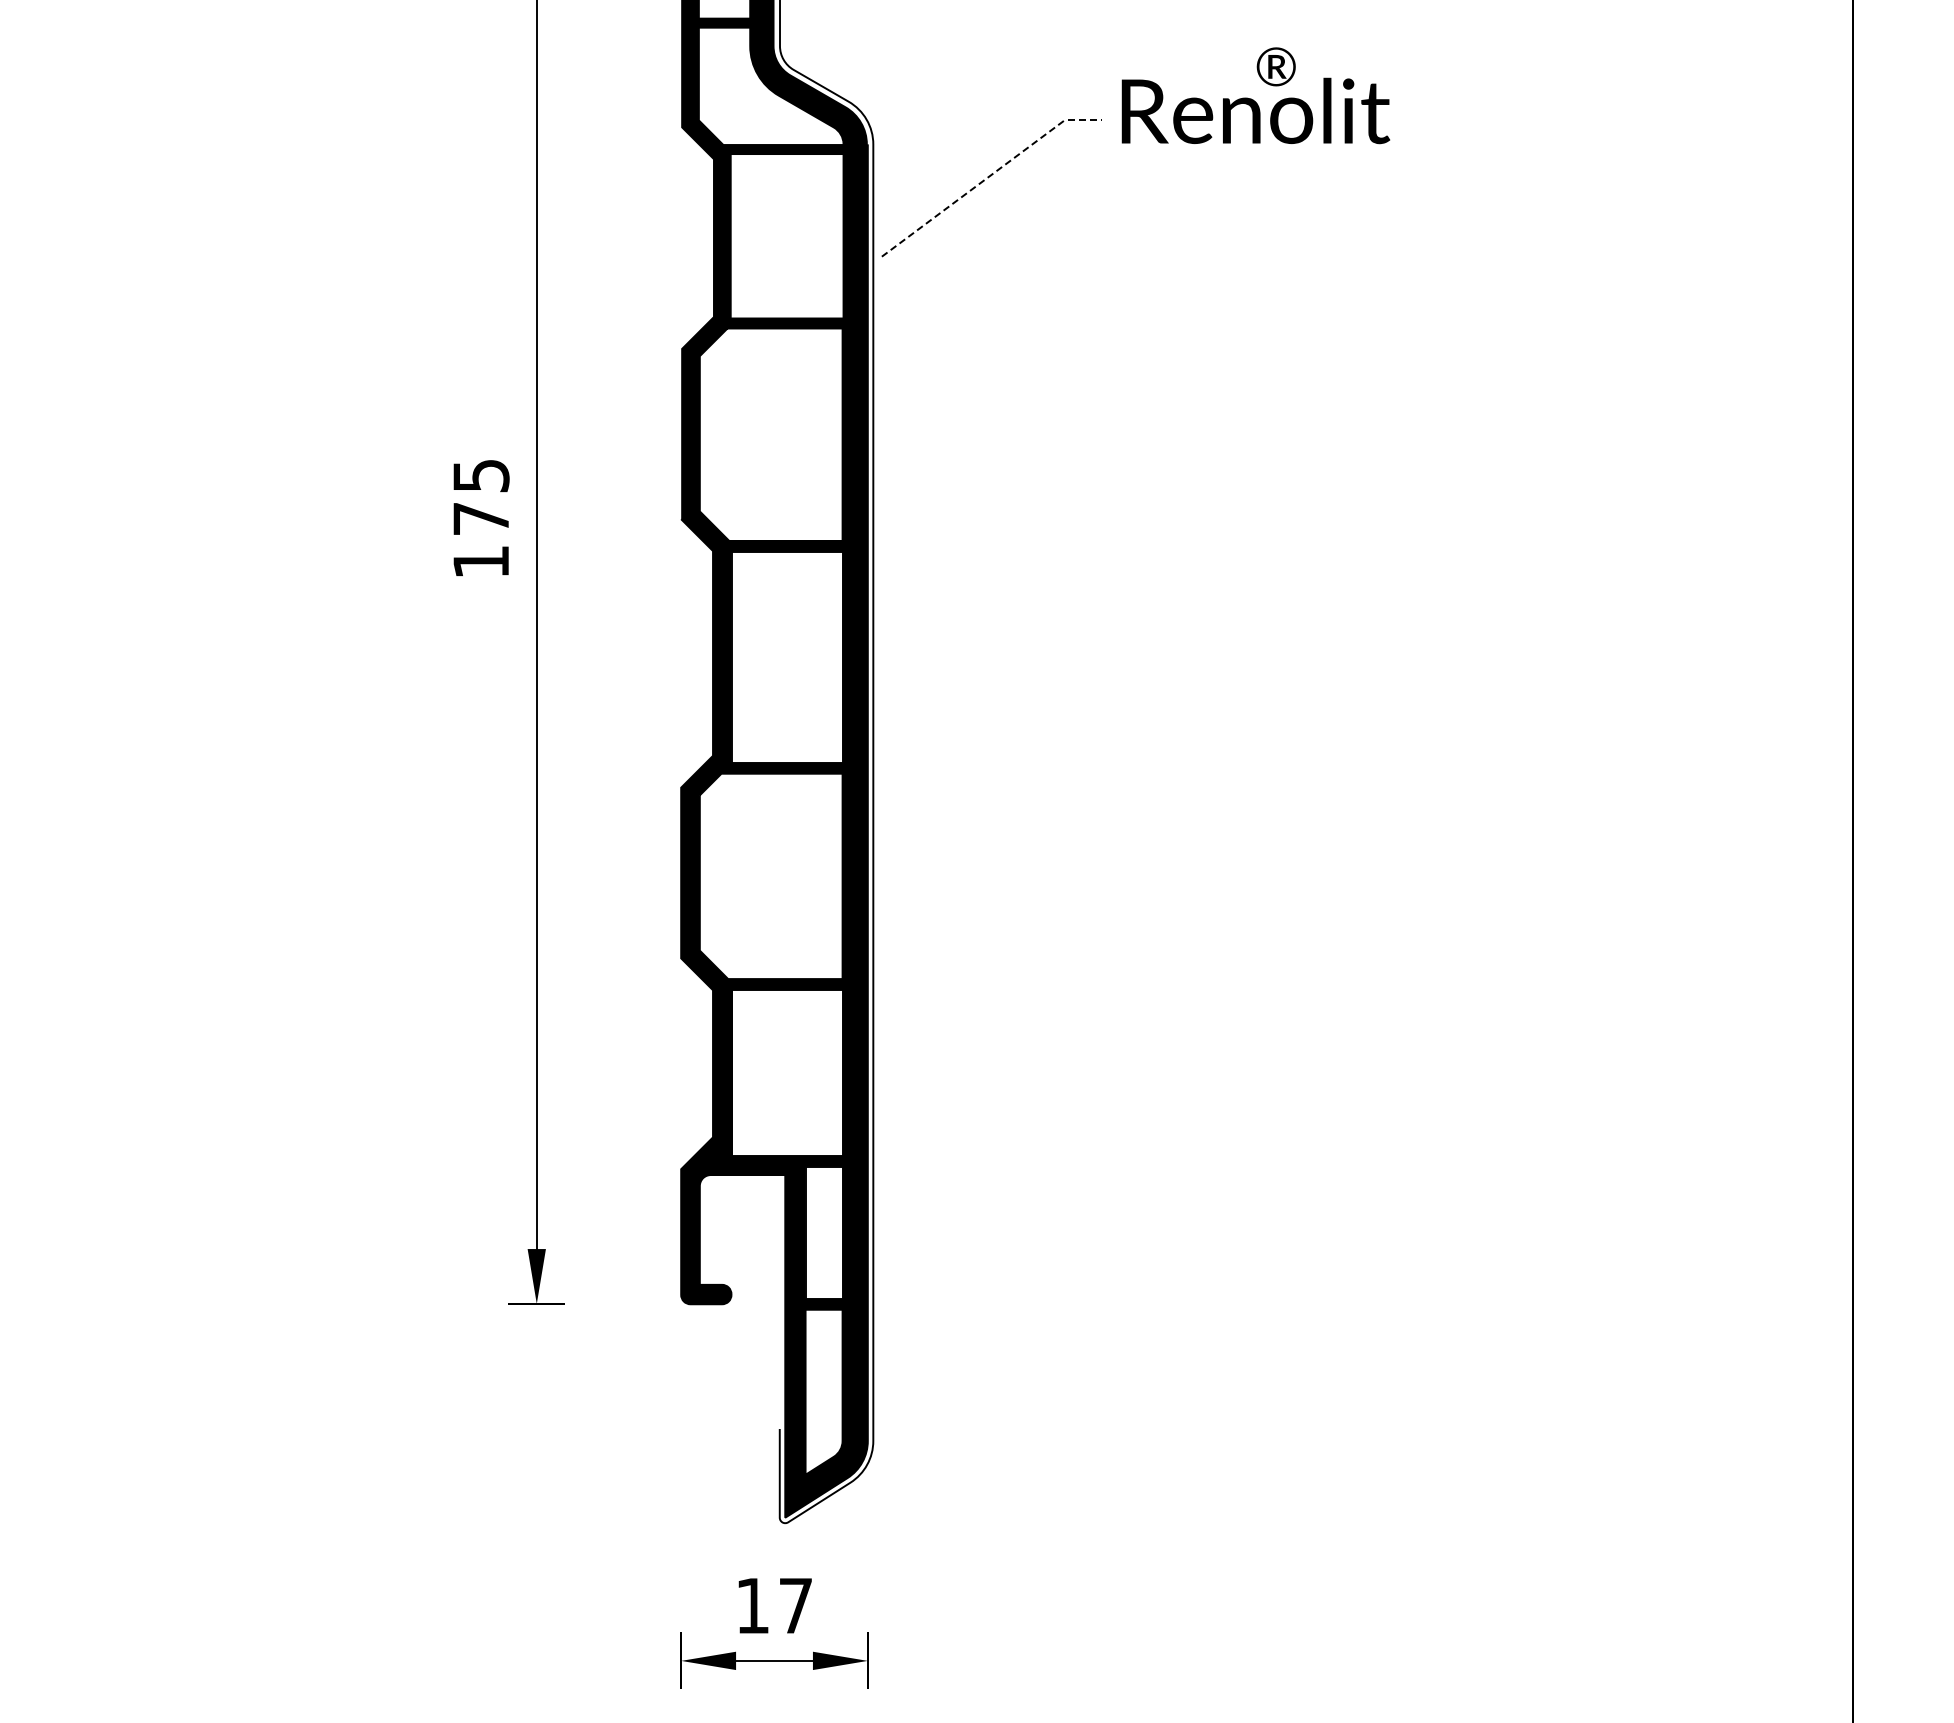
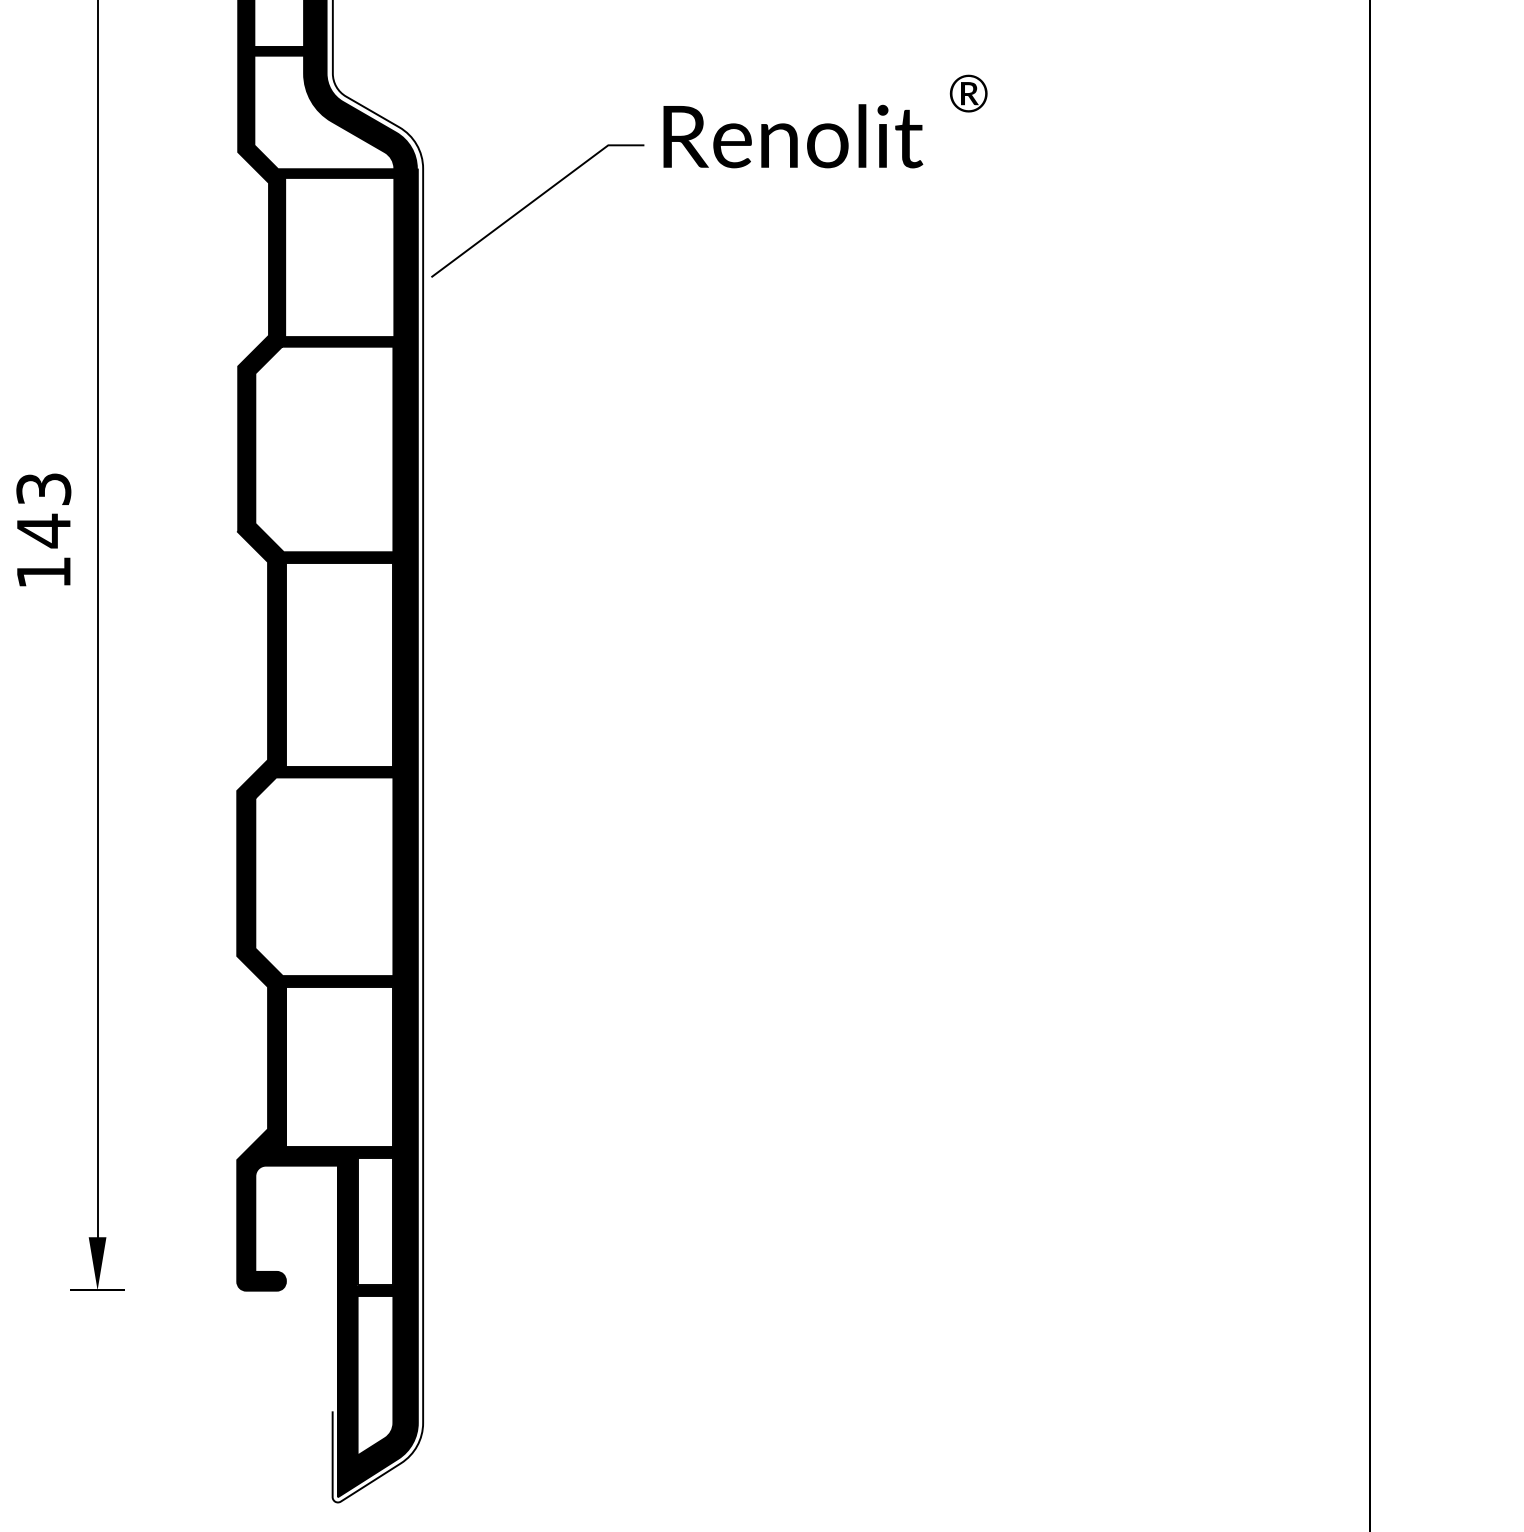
text: (1275, 66) -> (967, 93), moved
line: (988, 176) -> (534, 199), dashed -> solid
text: (480, 498) -> (43, 511), 175 -> 143

